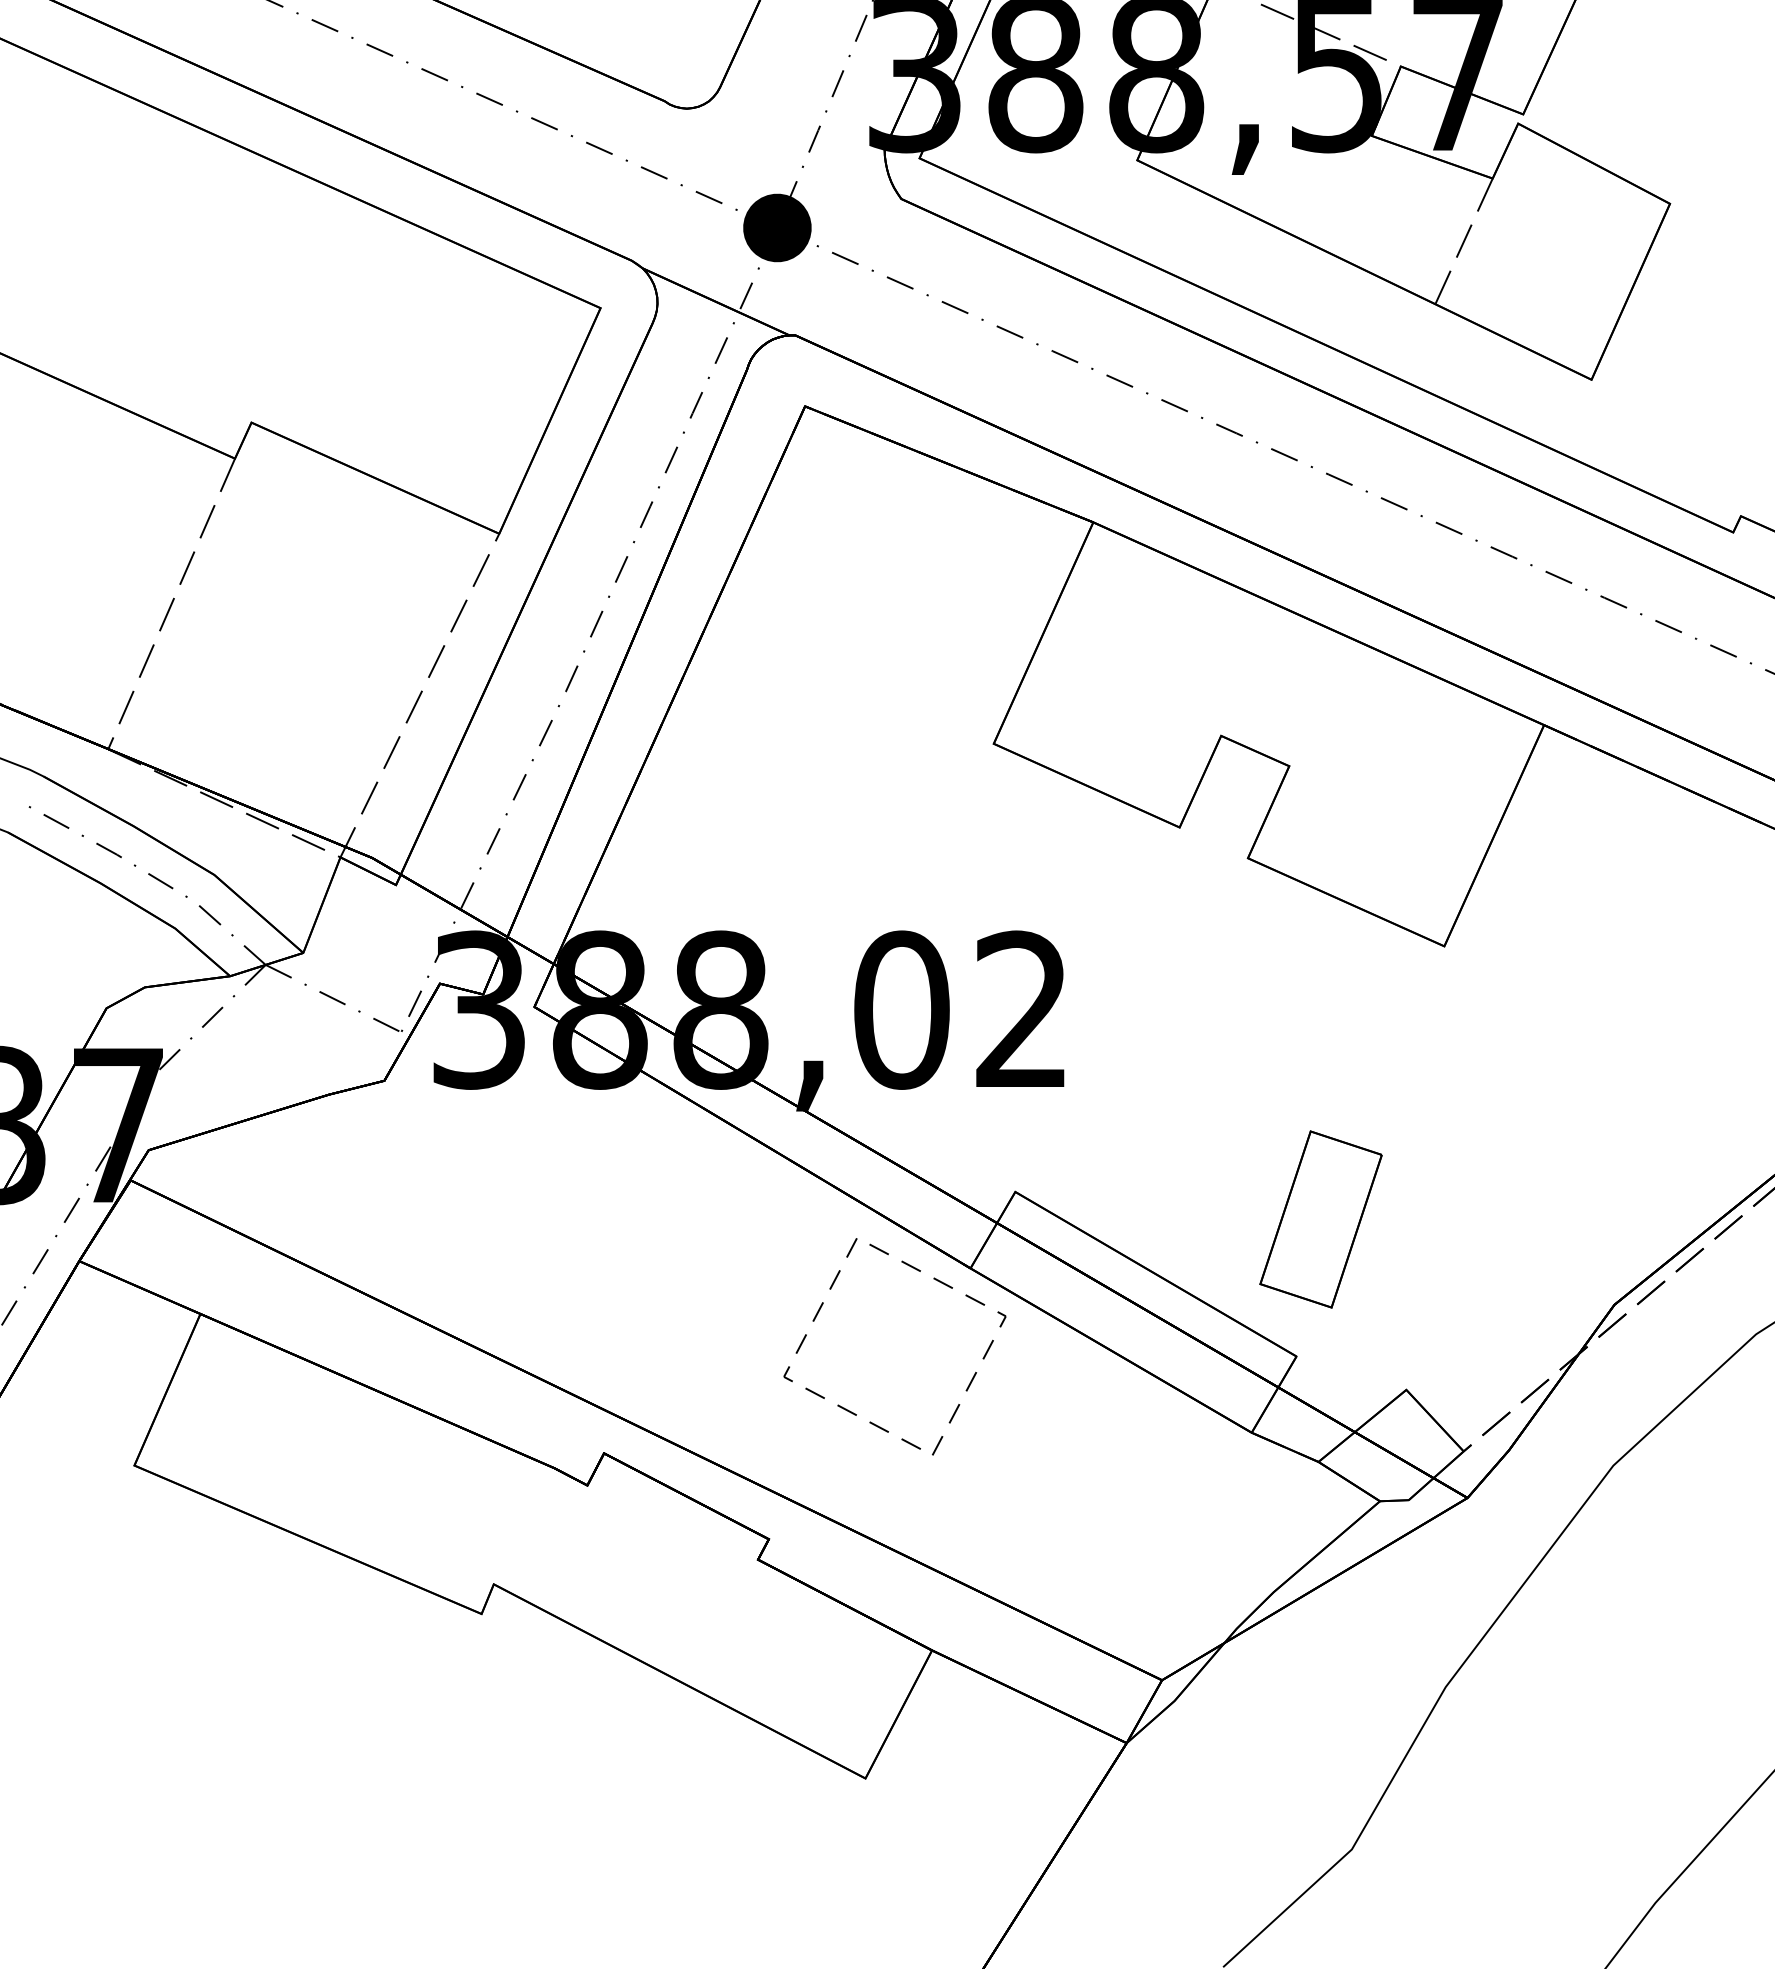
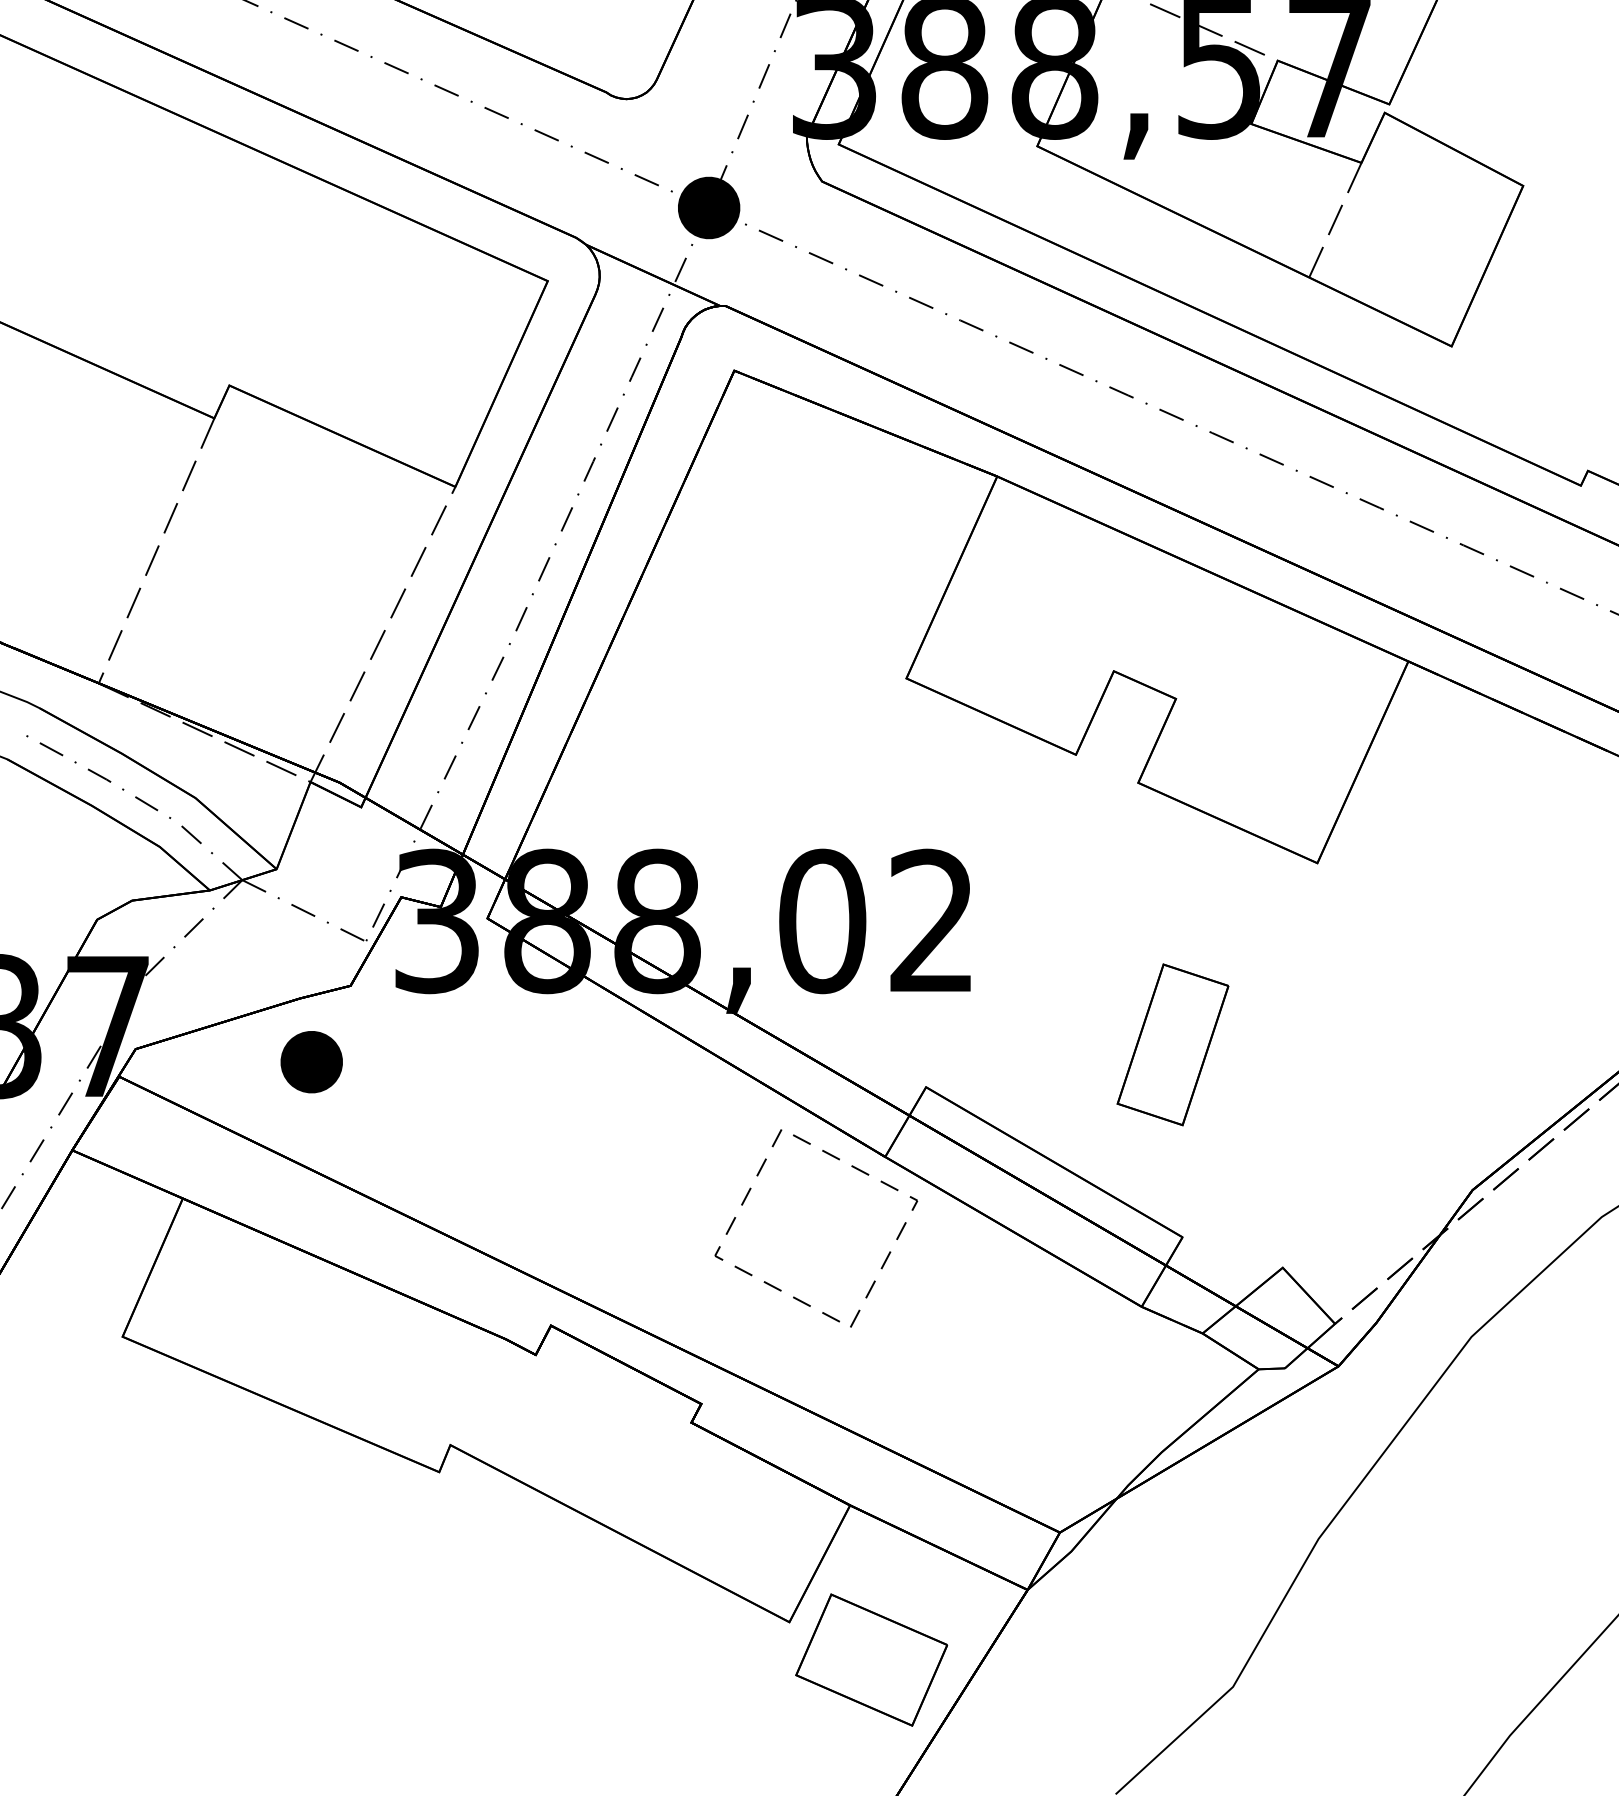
part: (341, 1164) -> (311, 1062), added
part: (1320, 1219) -> (1172, 1044), moved
part: (955, 1820) -> (871, 1660), added

